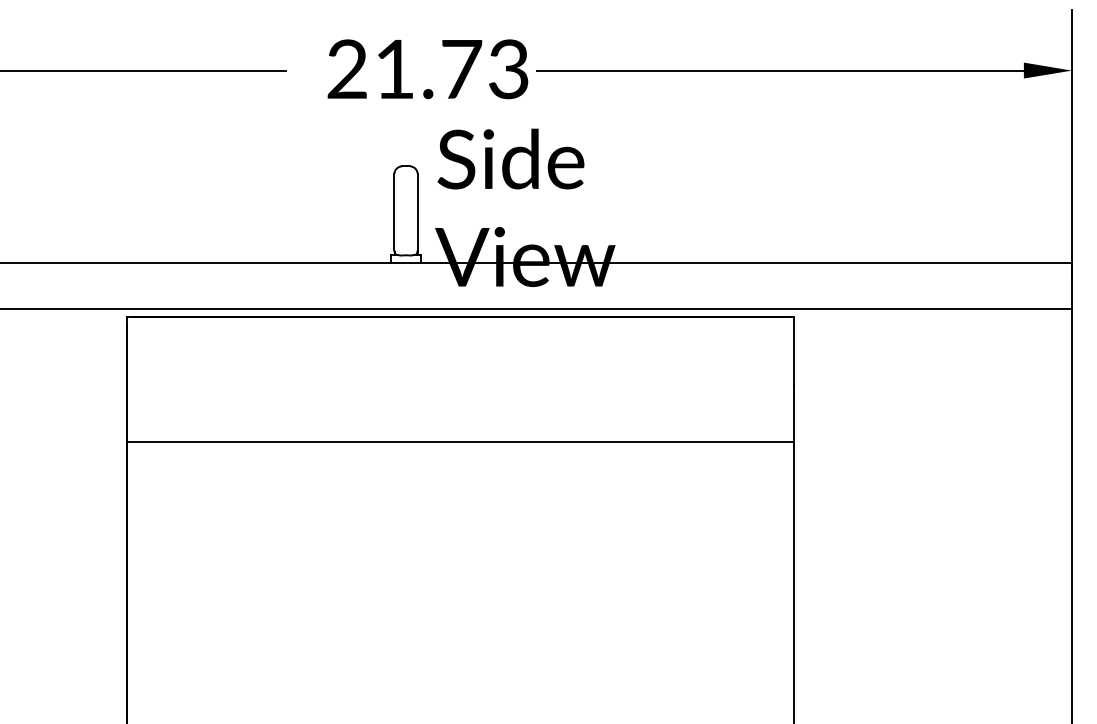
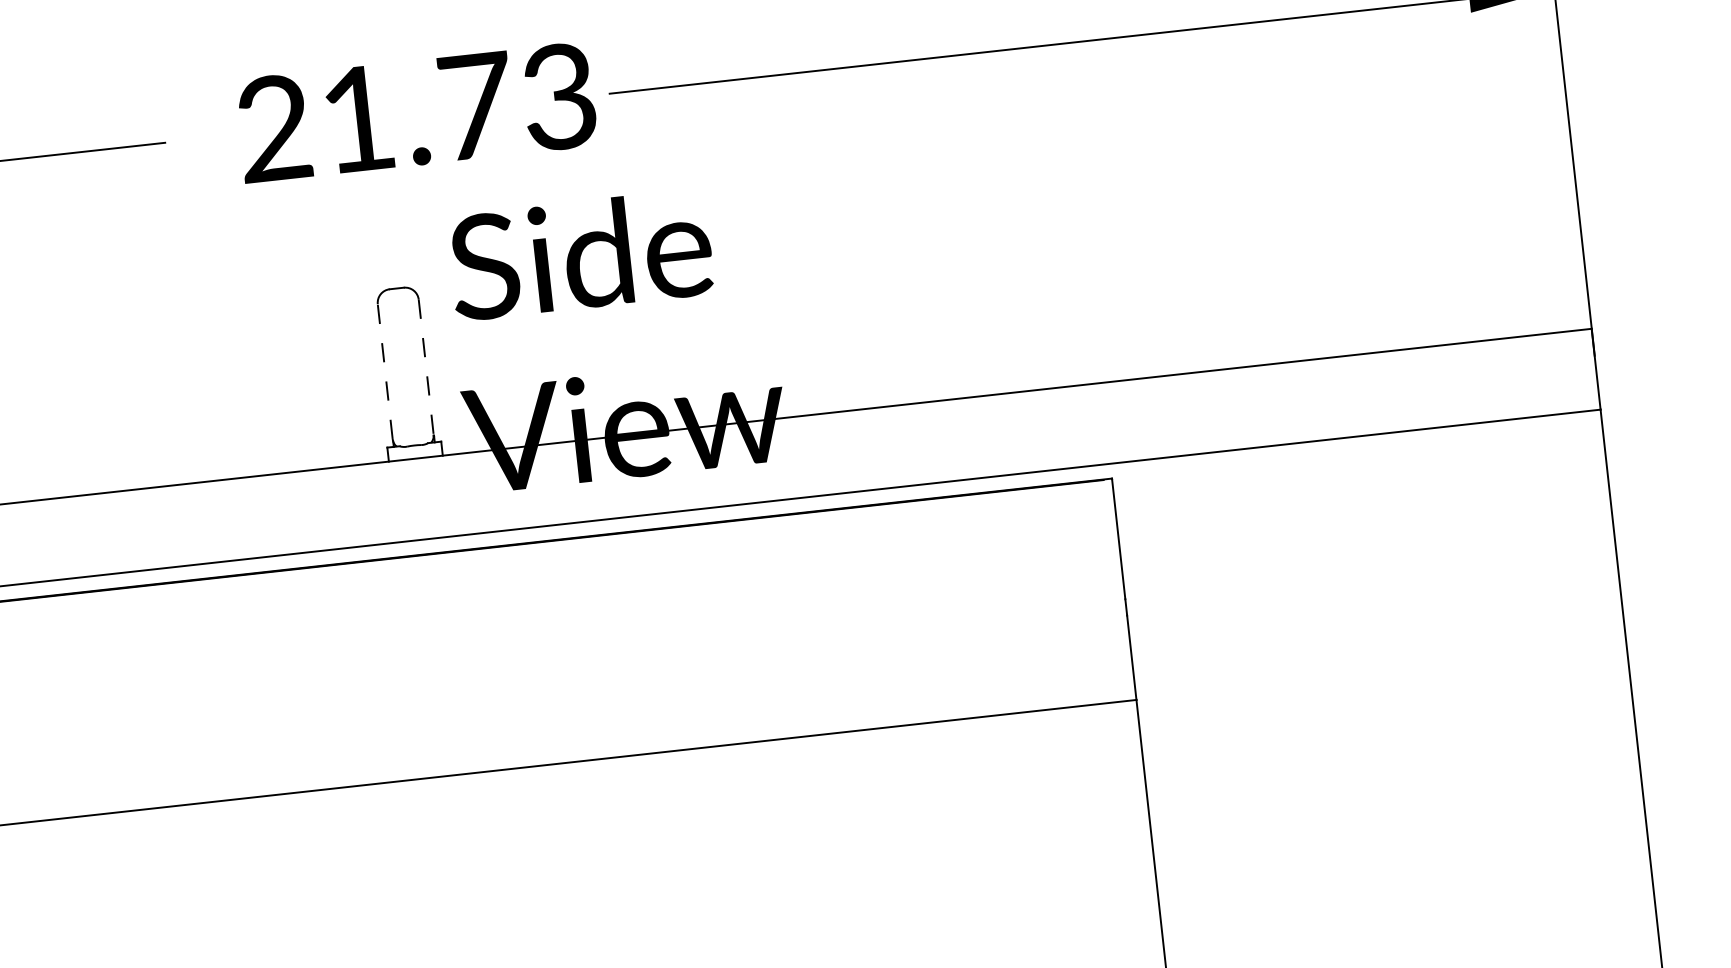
line: (394, 211) -> (385, 370), solid -> dashed
line: (417, 212) -> (425, 367), solid -> dashed

